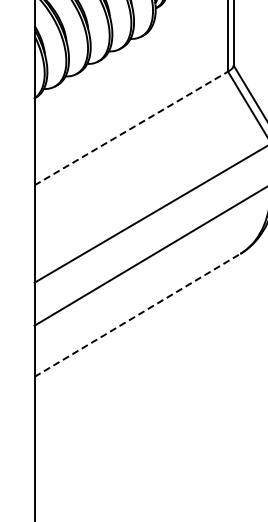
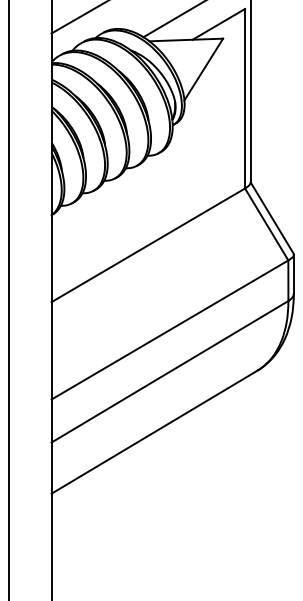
line: (131, 128) -> (148, 245), dashed -> solid
line: (137, 315) -> (154, 432), dashed -> solid

